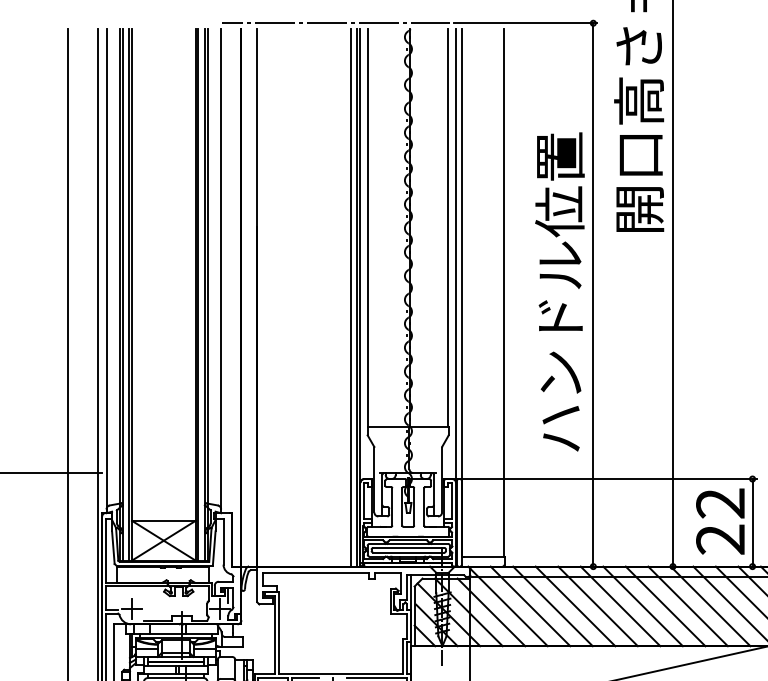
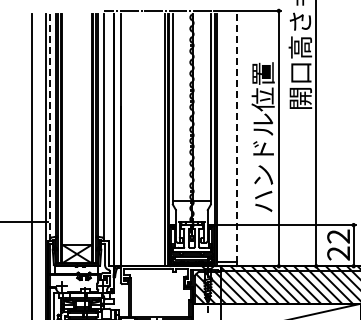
line: (107, 269) -> (50, 126), solid -> dashed
line: (503, 292) -> (236, 137), solid -> dashed

